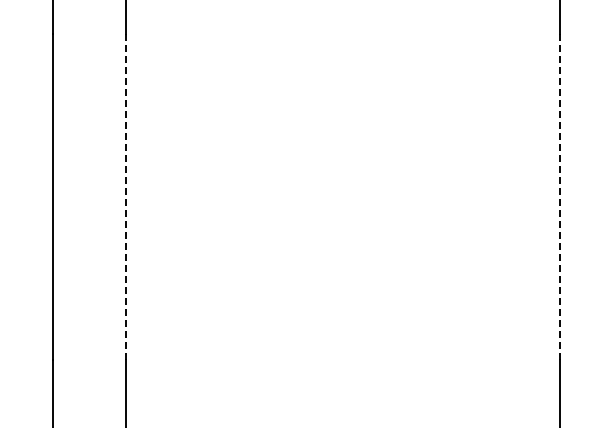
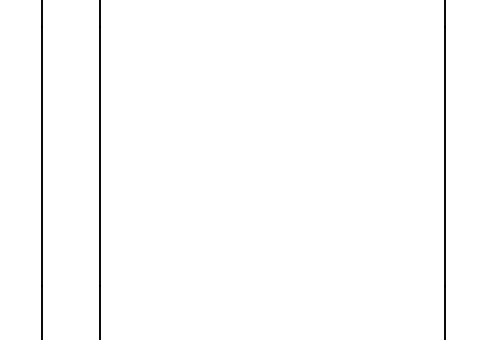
line: (126, 196) -> (100, 156), dashed -> solid
line: (559, 197) -> (444, 156), dashed -> solid

